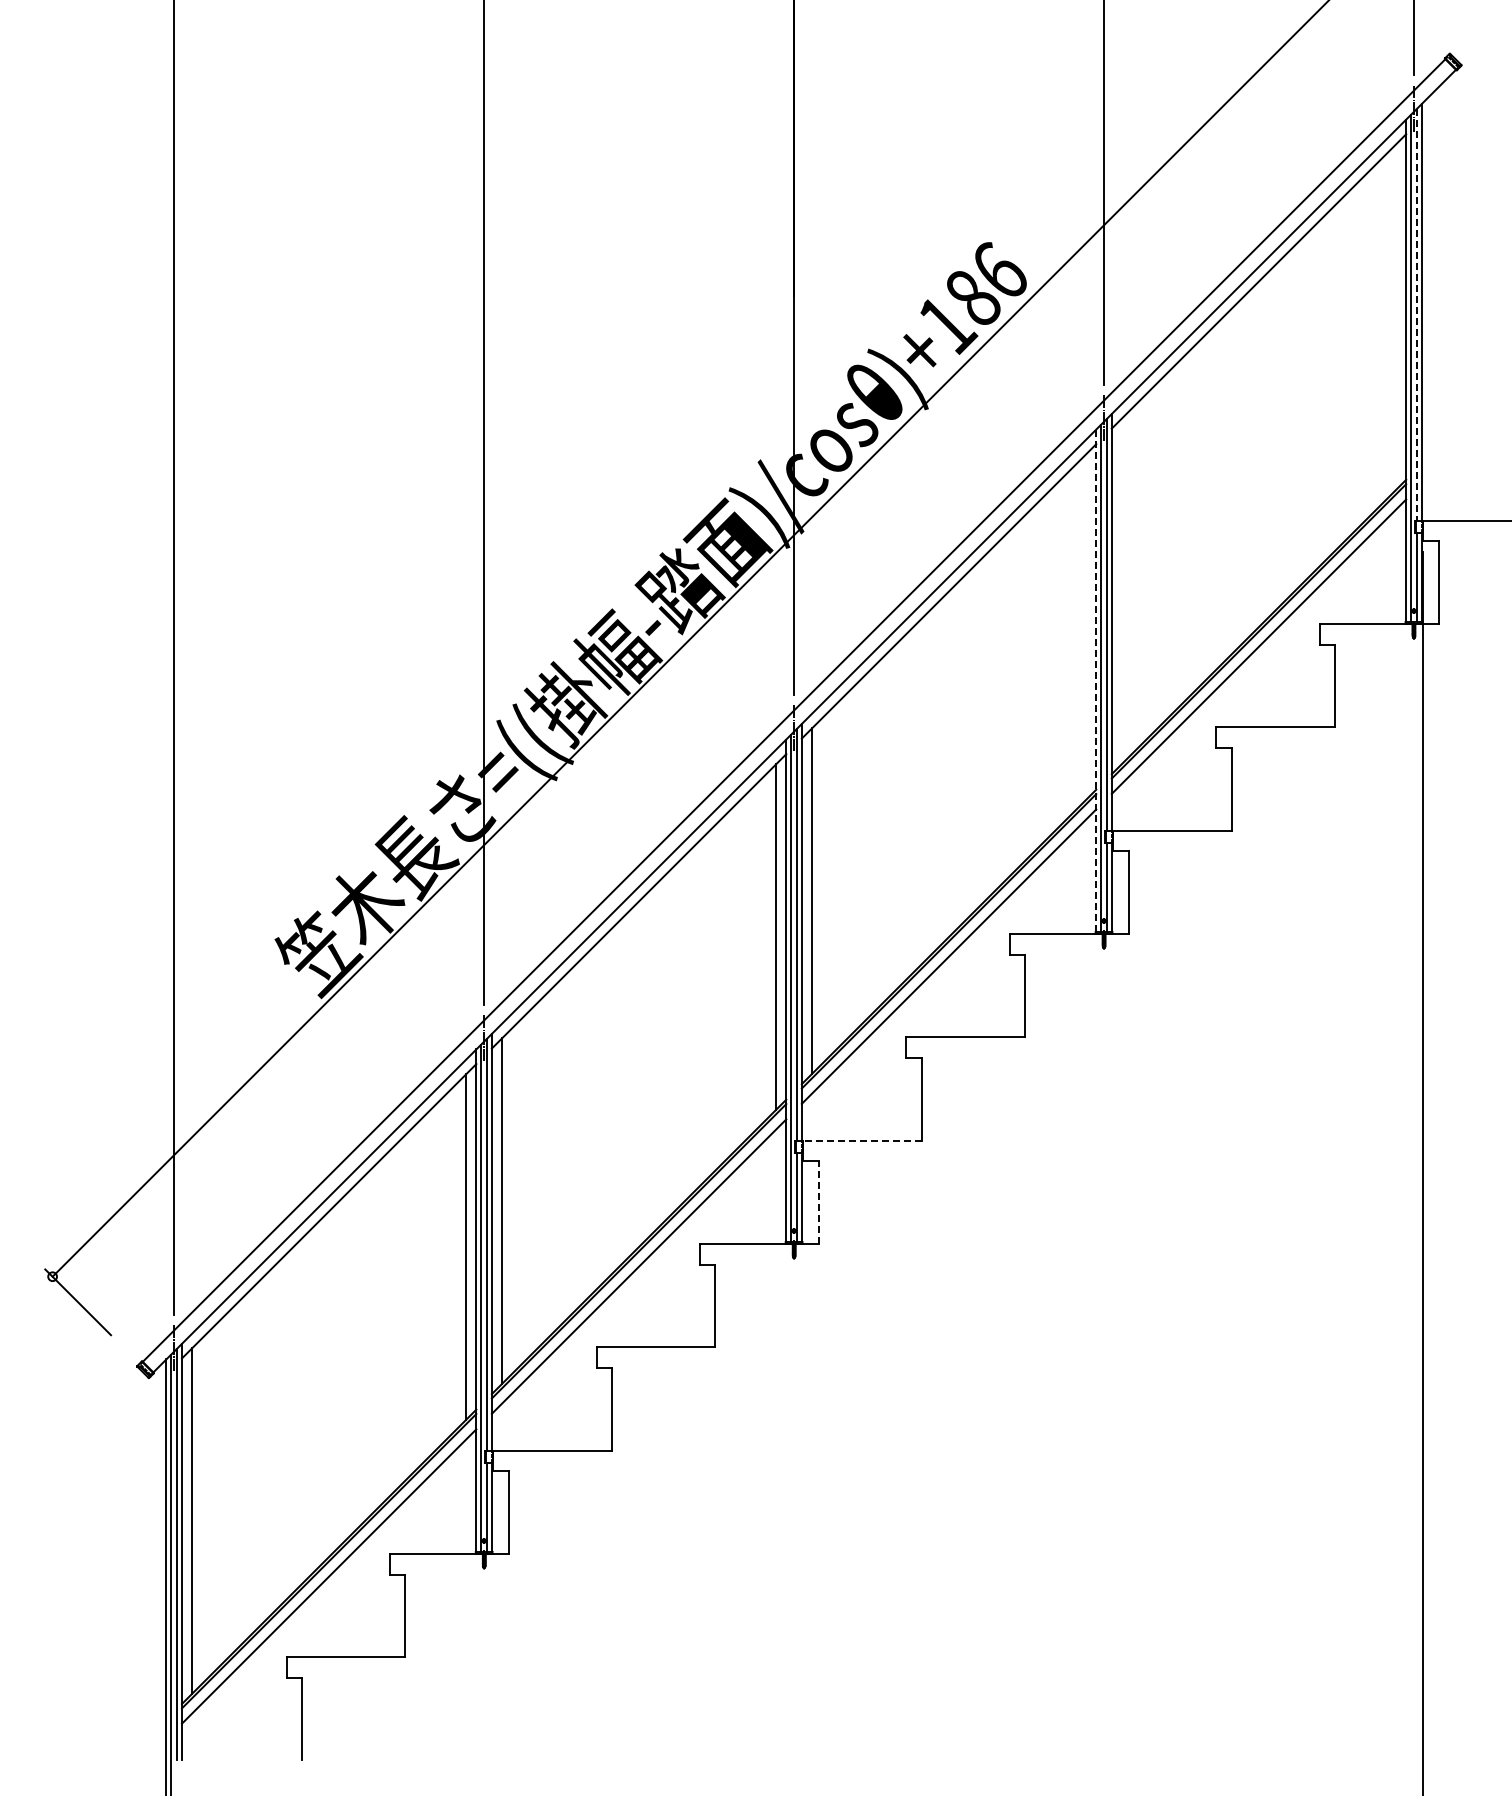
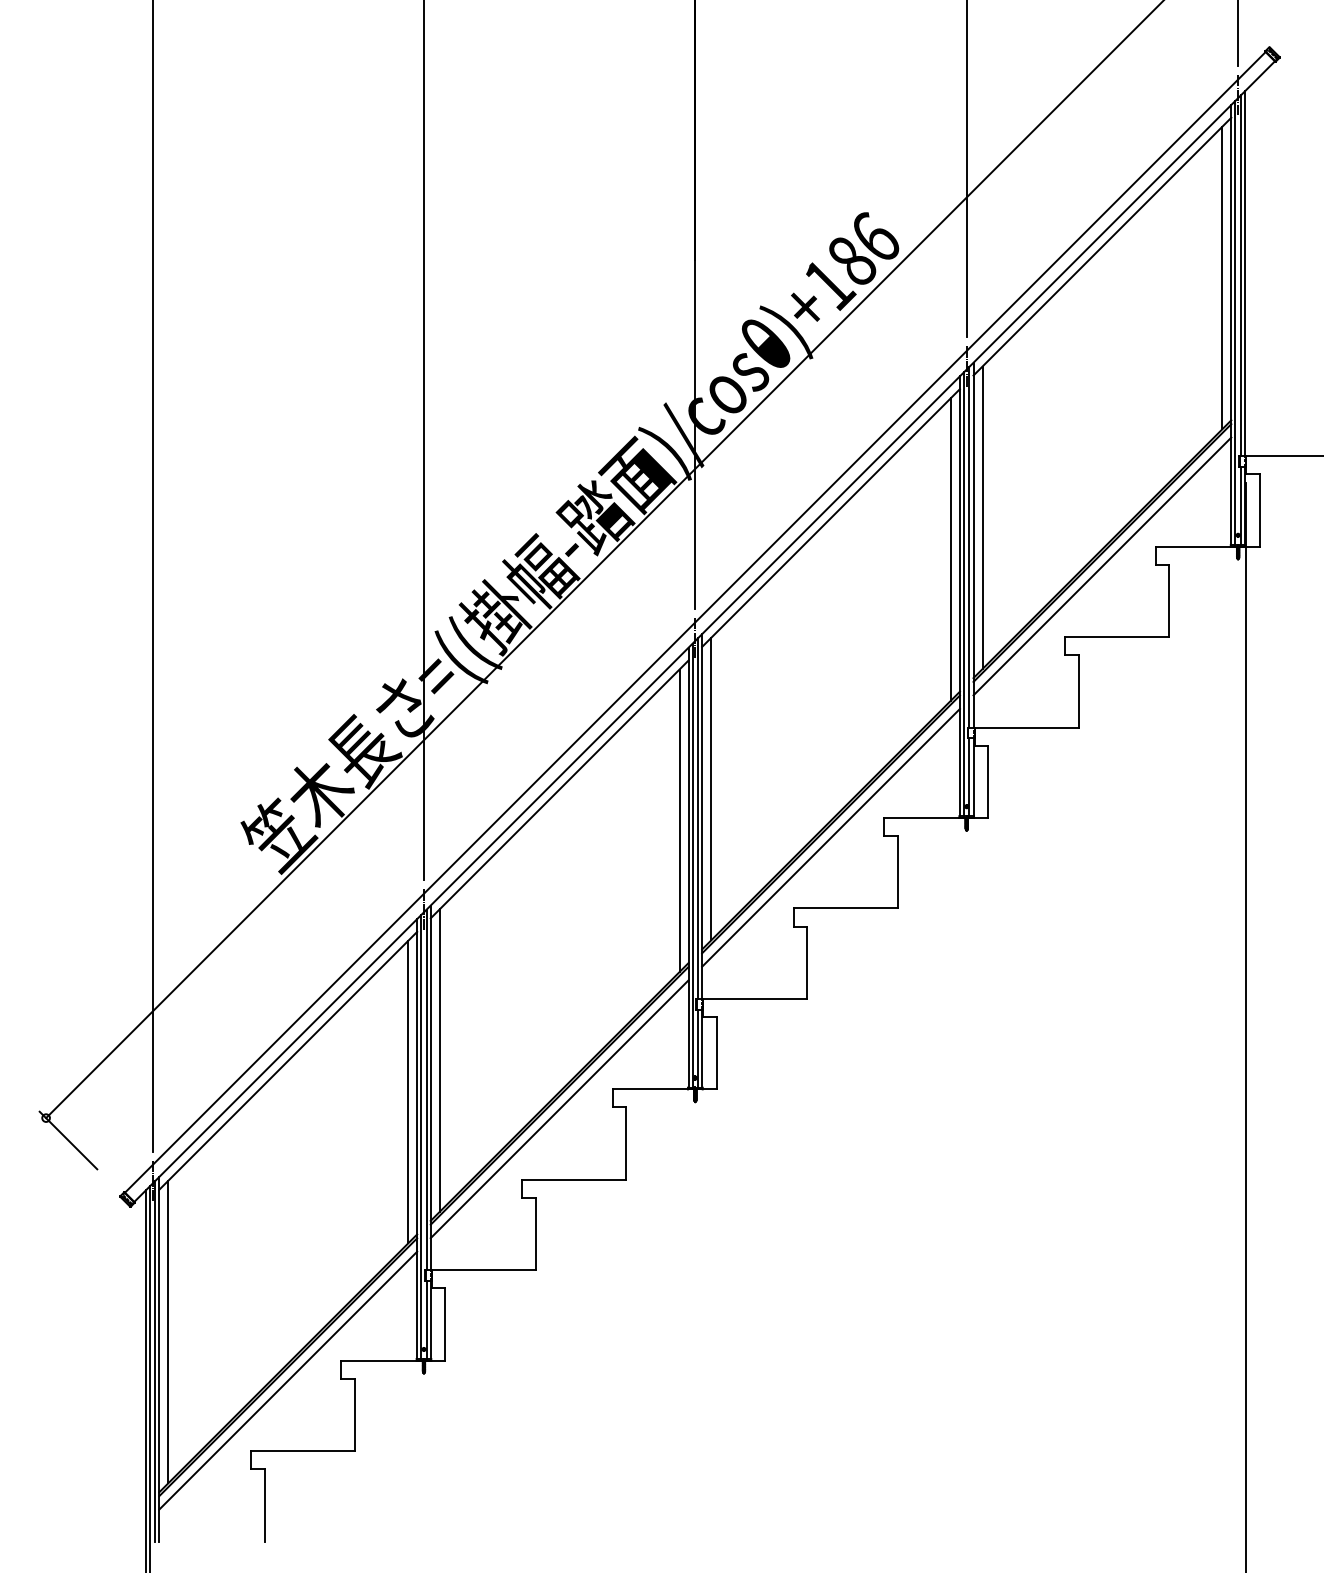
line: (1417, 314) -> (1241, 275), dashed -> solid
line: (1395, 317) -> (1221, 278), added
line: (1122, 590) -> (982, 517), added
line: (1085, 627) -> (950, 549), added
line: (1096, 681) -> (960, 596), dashed -> solid
line: (862, 1140) -> (755, 998), dashed -> solid
line: (818, 1202) -> (716, 1053), dashed -> solid

